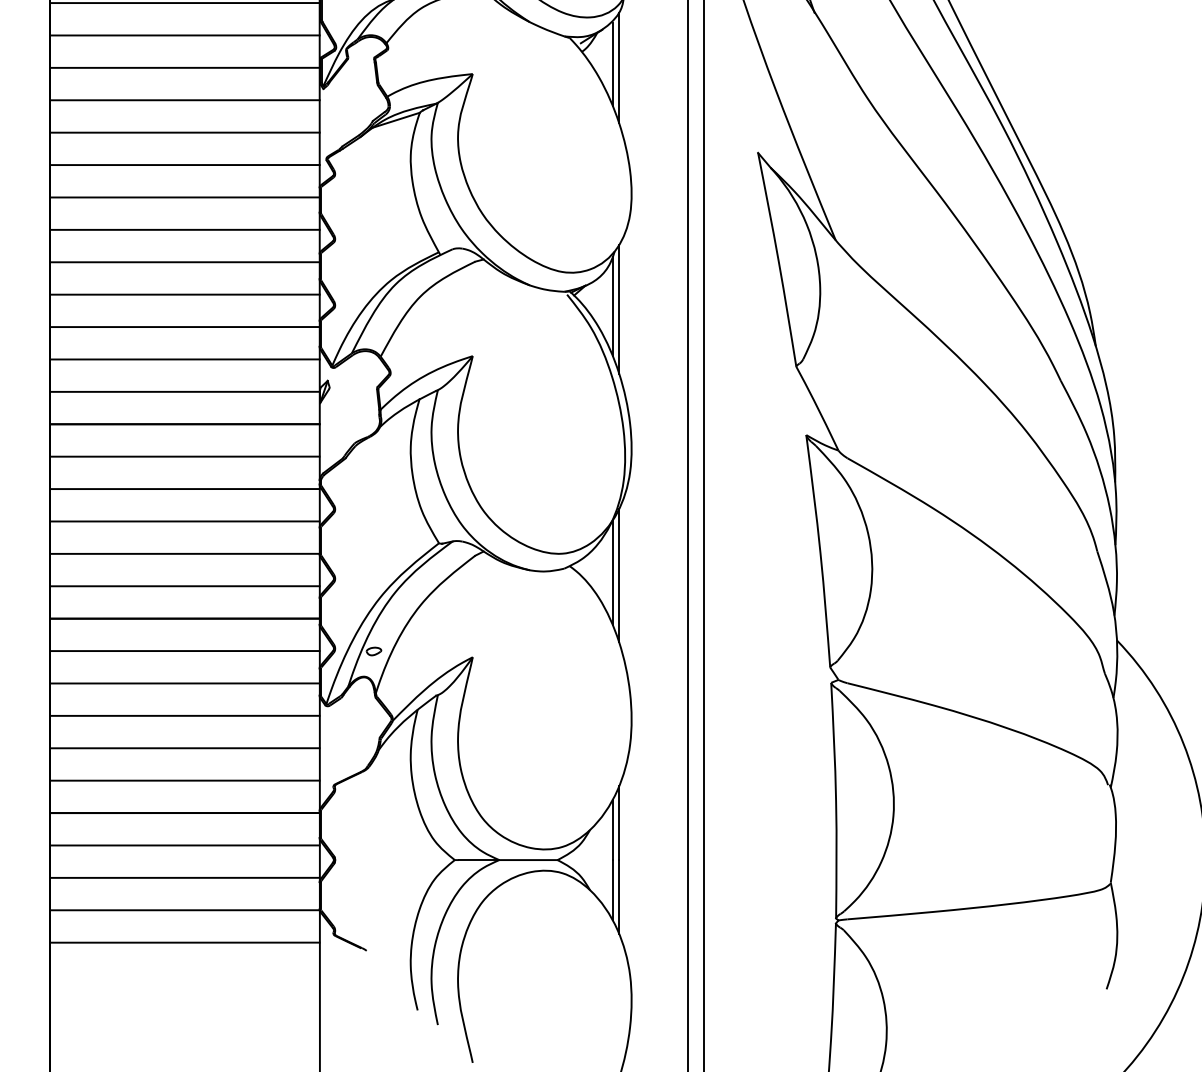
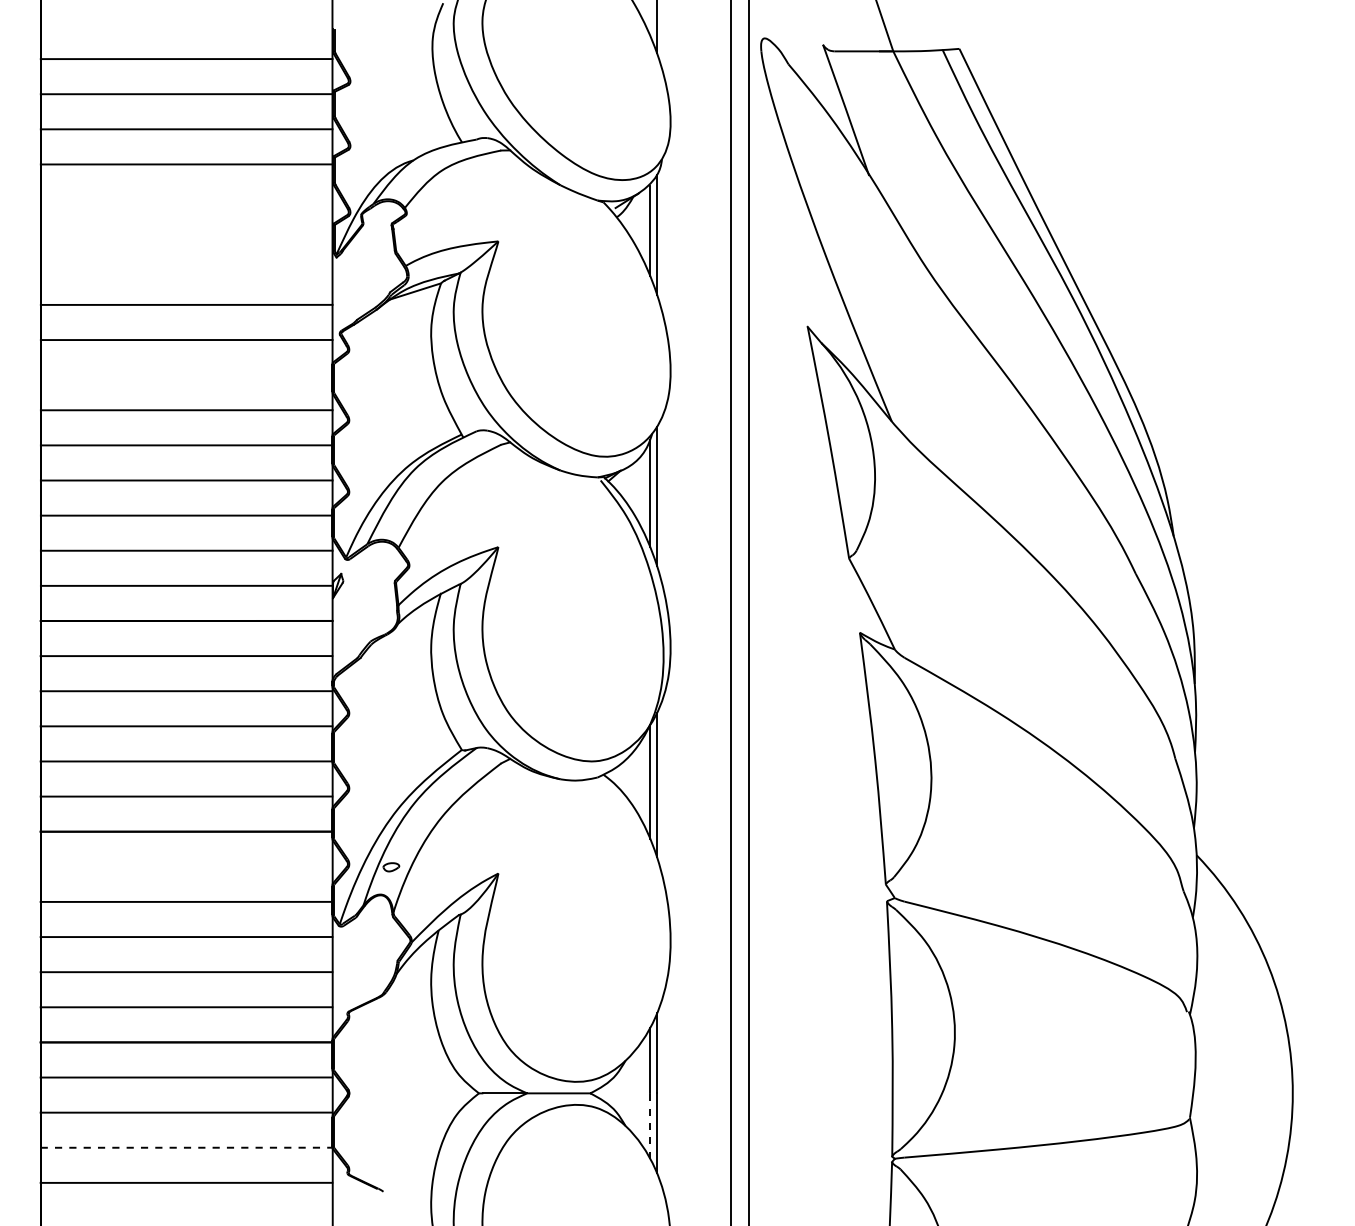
line: (184, 35) -> (186, 199), removed
line: (184, 67) -> (186, 234), removed
line: (184, 99) -> (186, 269), removed
line: (184, 197) -> (186, 375), removed
line: (184, 650) -> (186, 866), removed
line: (613, 890) -> (650, 1126), solid -> dashed
line: (184, 910) -> (186, 1147), solid -> dashed

